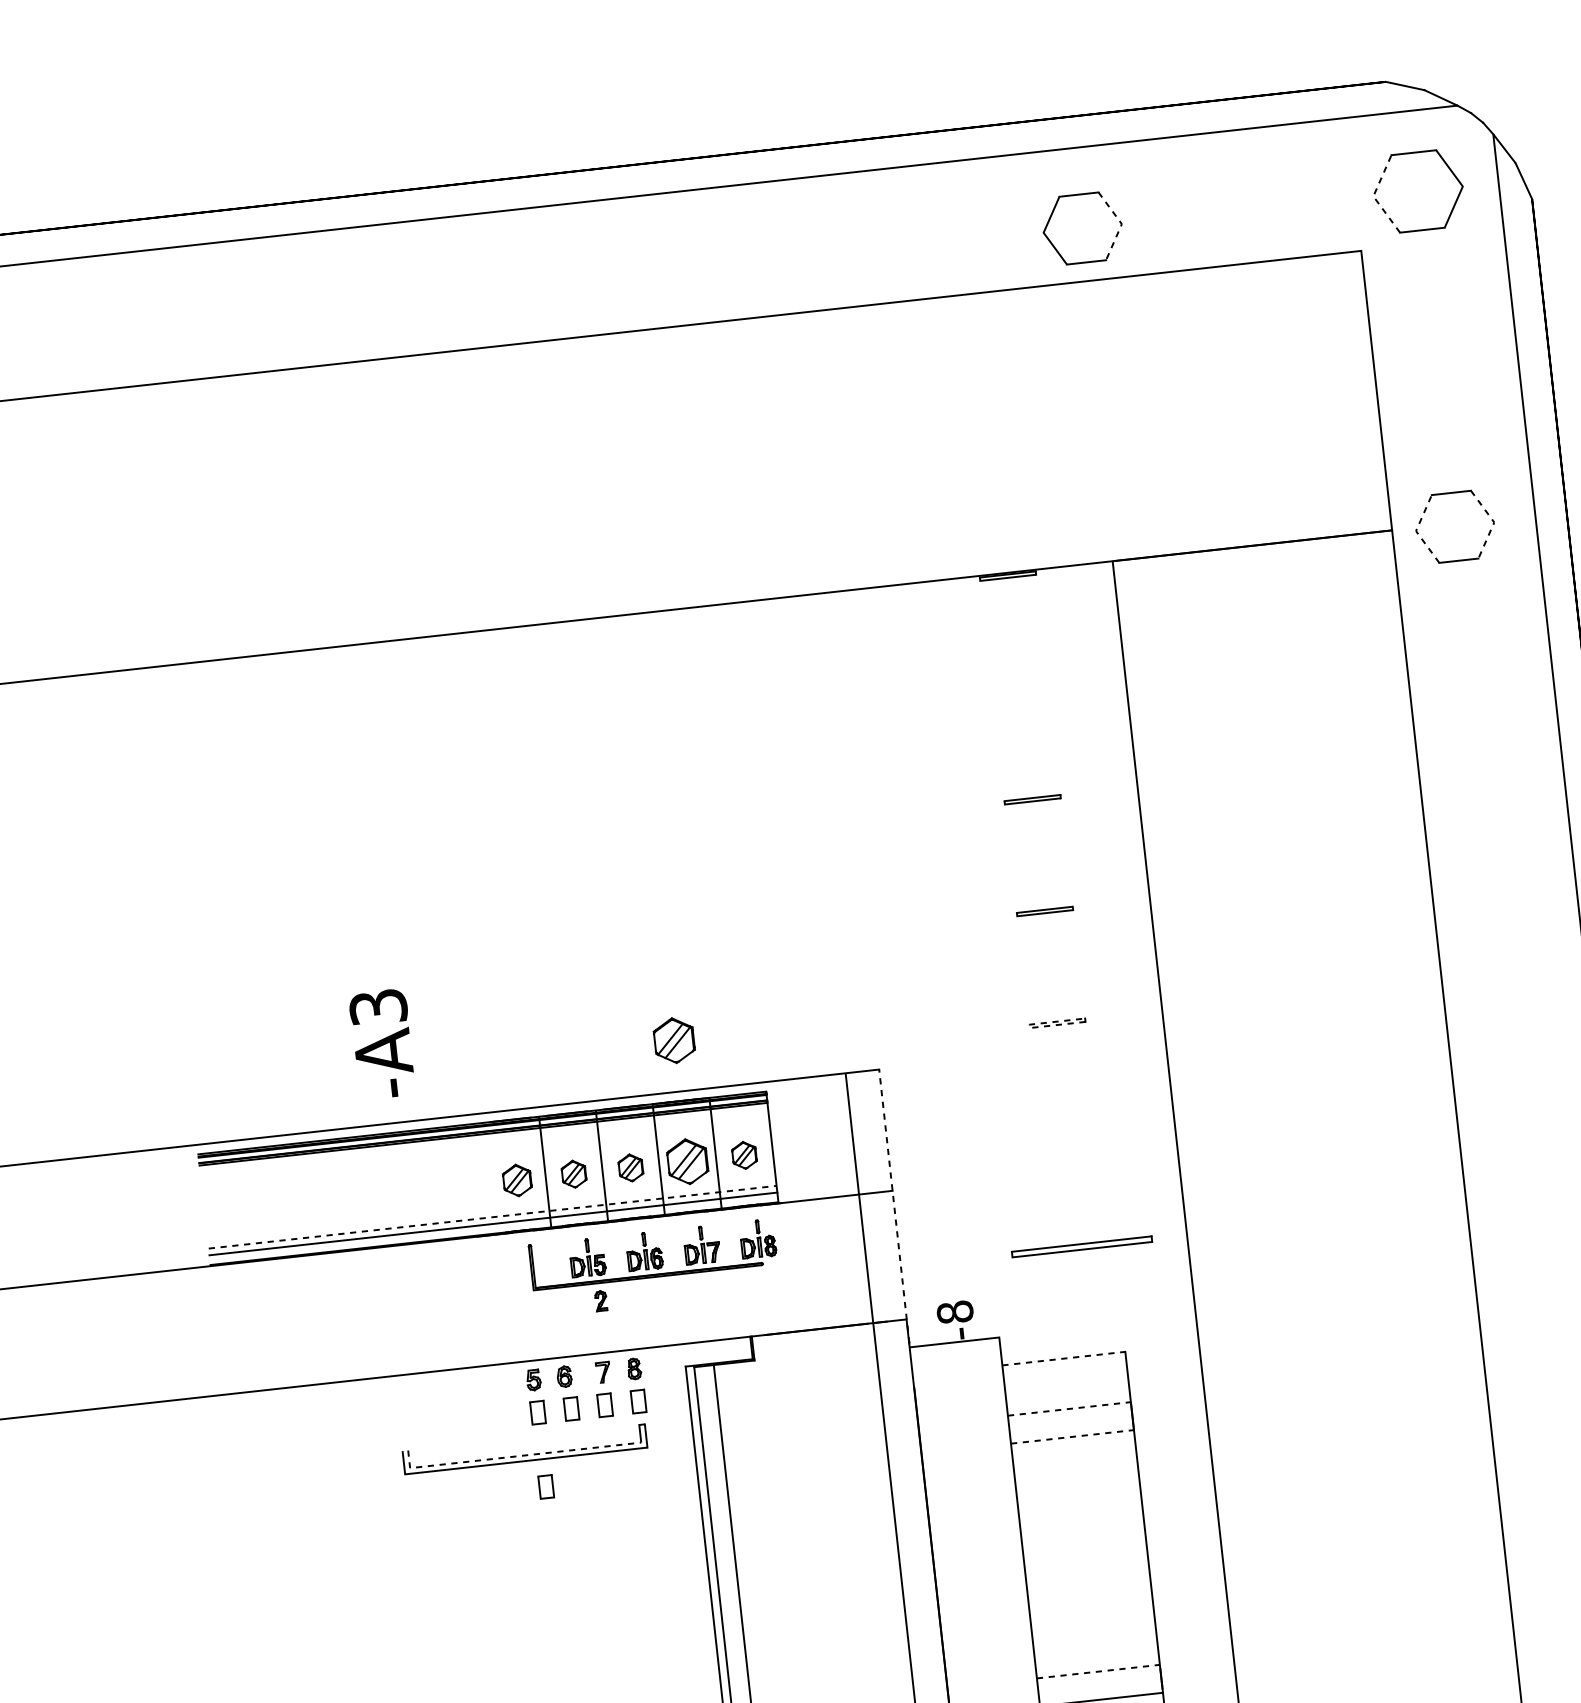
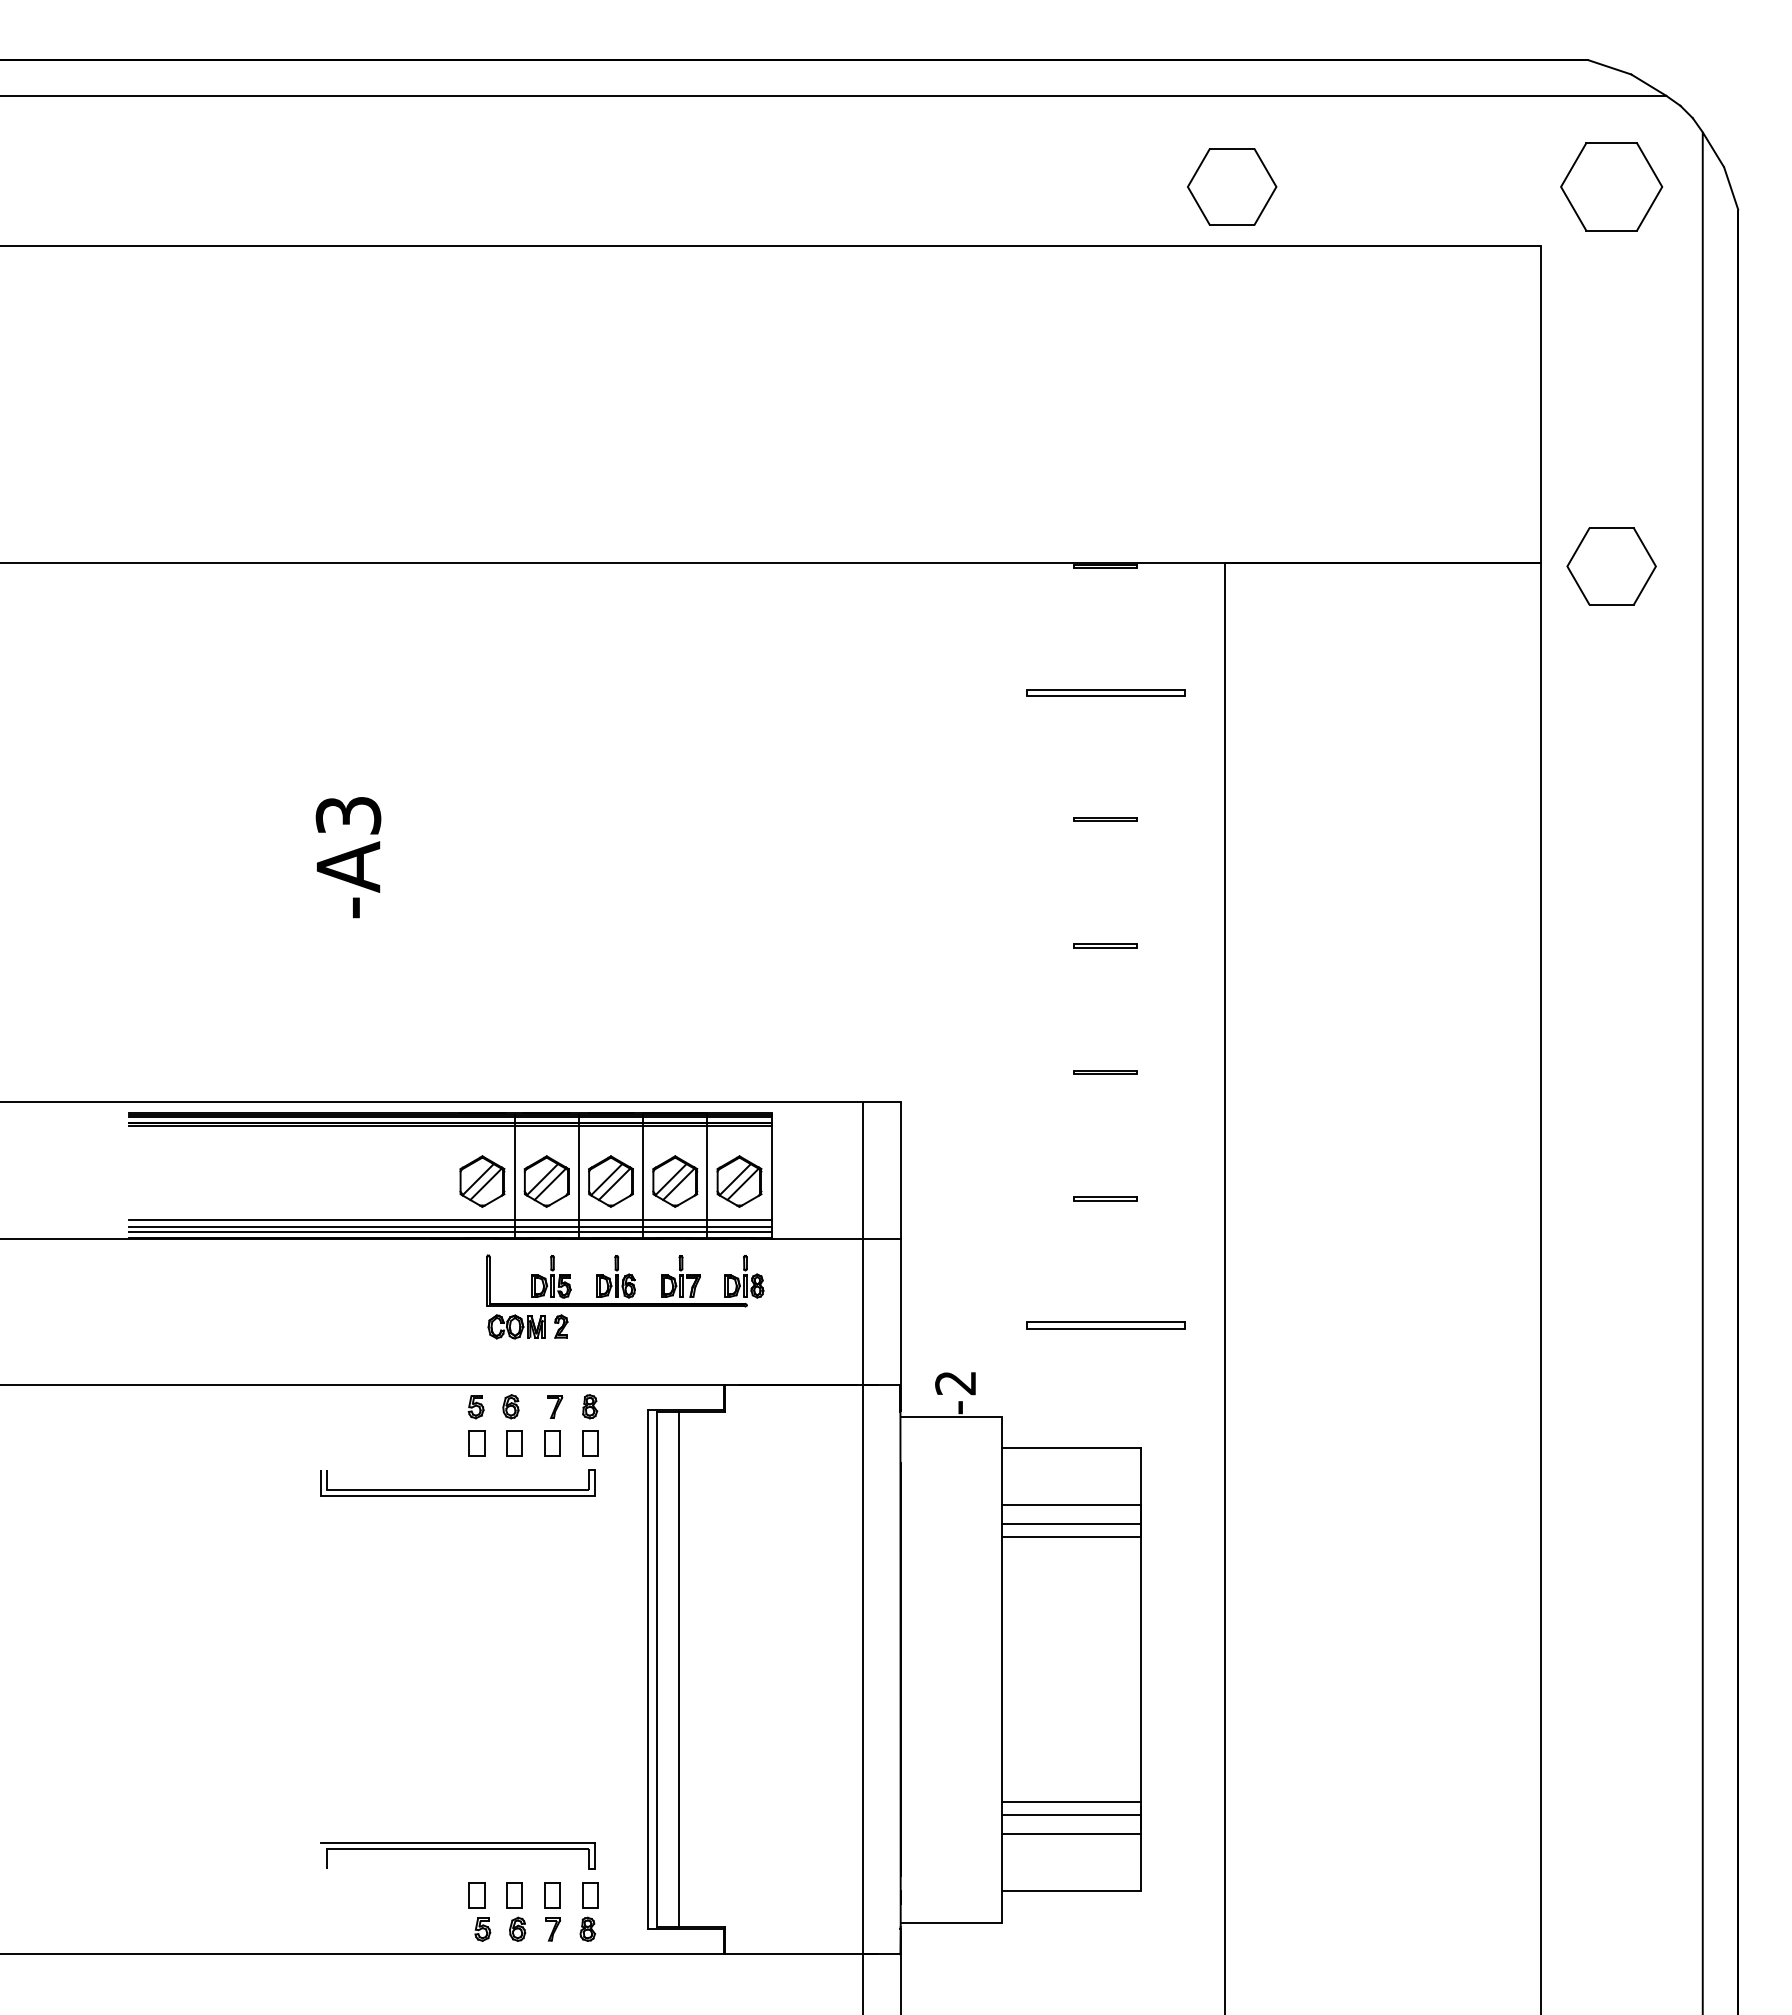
line: (1373, 195) -> (1561, 186), dashed -> solid
line: (1121, 223) -> (1276, 186), dashed -> solid
line: (1493, 522) -> (1655, 566), dashed -> solid
line: (1416, 531) -> (1567, 566), dashed -> solid
part: (1020, 687) -> (1105, 692), added
line: (1029, 1026) -> (1074, 1072), dashed -> solid
part: (674, 1040) -> (675, 1044), removed
text: (382, 1044) -> (348, 857), moved
part: (1069, 1134) -> (1105, 1198), added
part: (744, 1155) -> (739, 1181), size x1.67
part: (630, 1167) -> (610, 1181), size x1.67
part: (573, 1174) -> (546, 1181), size x1.67
part: (517, 1180) -> (482, 1181), size x1.43
line: (894, 1206) -> (900, 1257), dashed -> solid
line: (492, 1217) -> (450, 1219), dashed -> solid
line: (493, 1227) -> (450, 1231), added
part: (561, 1305) -> (516, 1326), added
text: (954, 1311) -> (955, 1382), -8 -> -2
line: (1063, 1358) -> (1071, 1448), dashed -> solid
line: (1069, 1409) -> (1071, 1505), dashed -> solid
line: (1071, 1426) -> (1071, 1524), added
line: (1072, 1436) -> (1071, 1536), dashed -> solid
line: (516, 1456) -> (447, 1489), dashed -> solid
part: (545, 1486) -> (476, 1527), removed
line: (1098, 1671) -> (1071, 1802), dashed -> solid
line: (1099, 1683) -> (1071, 1815), added

